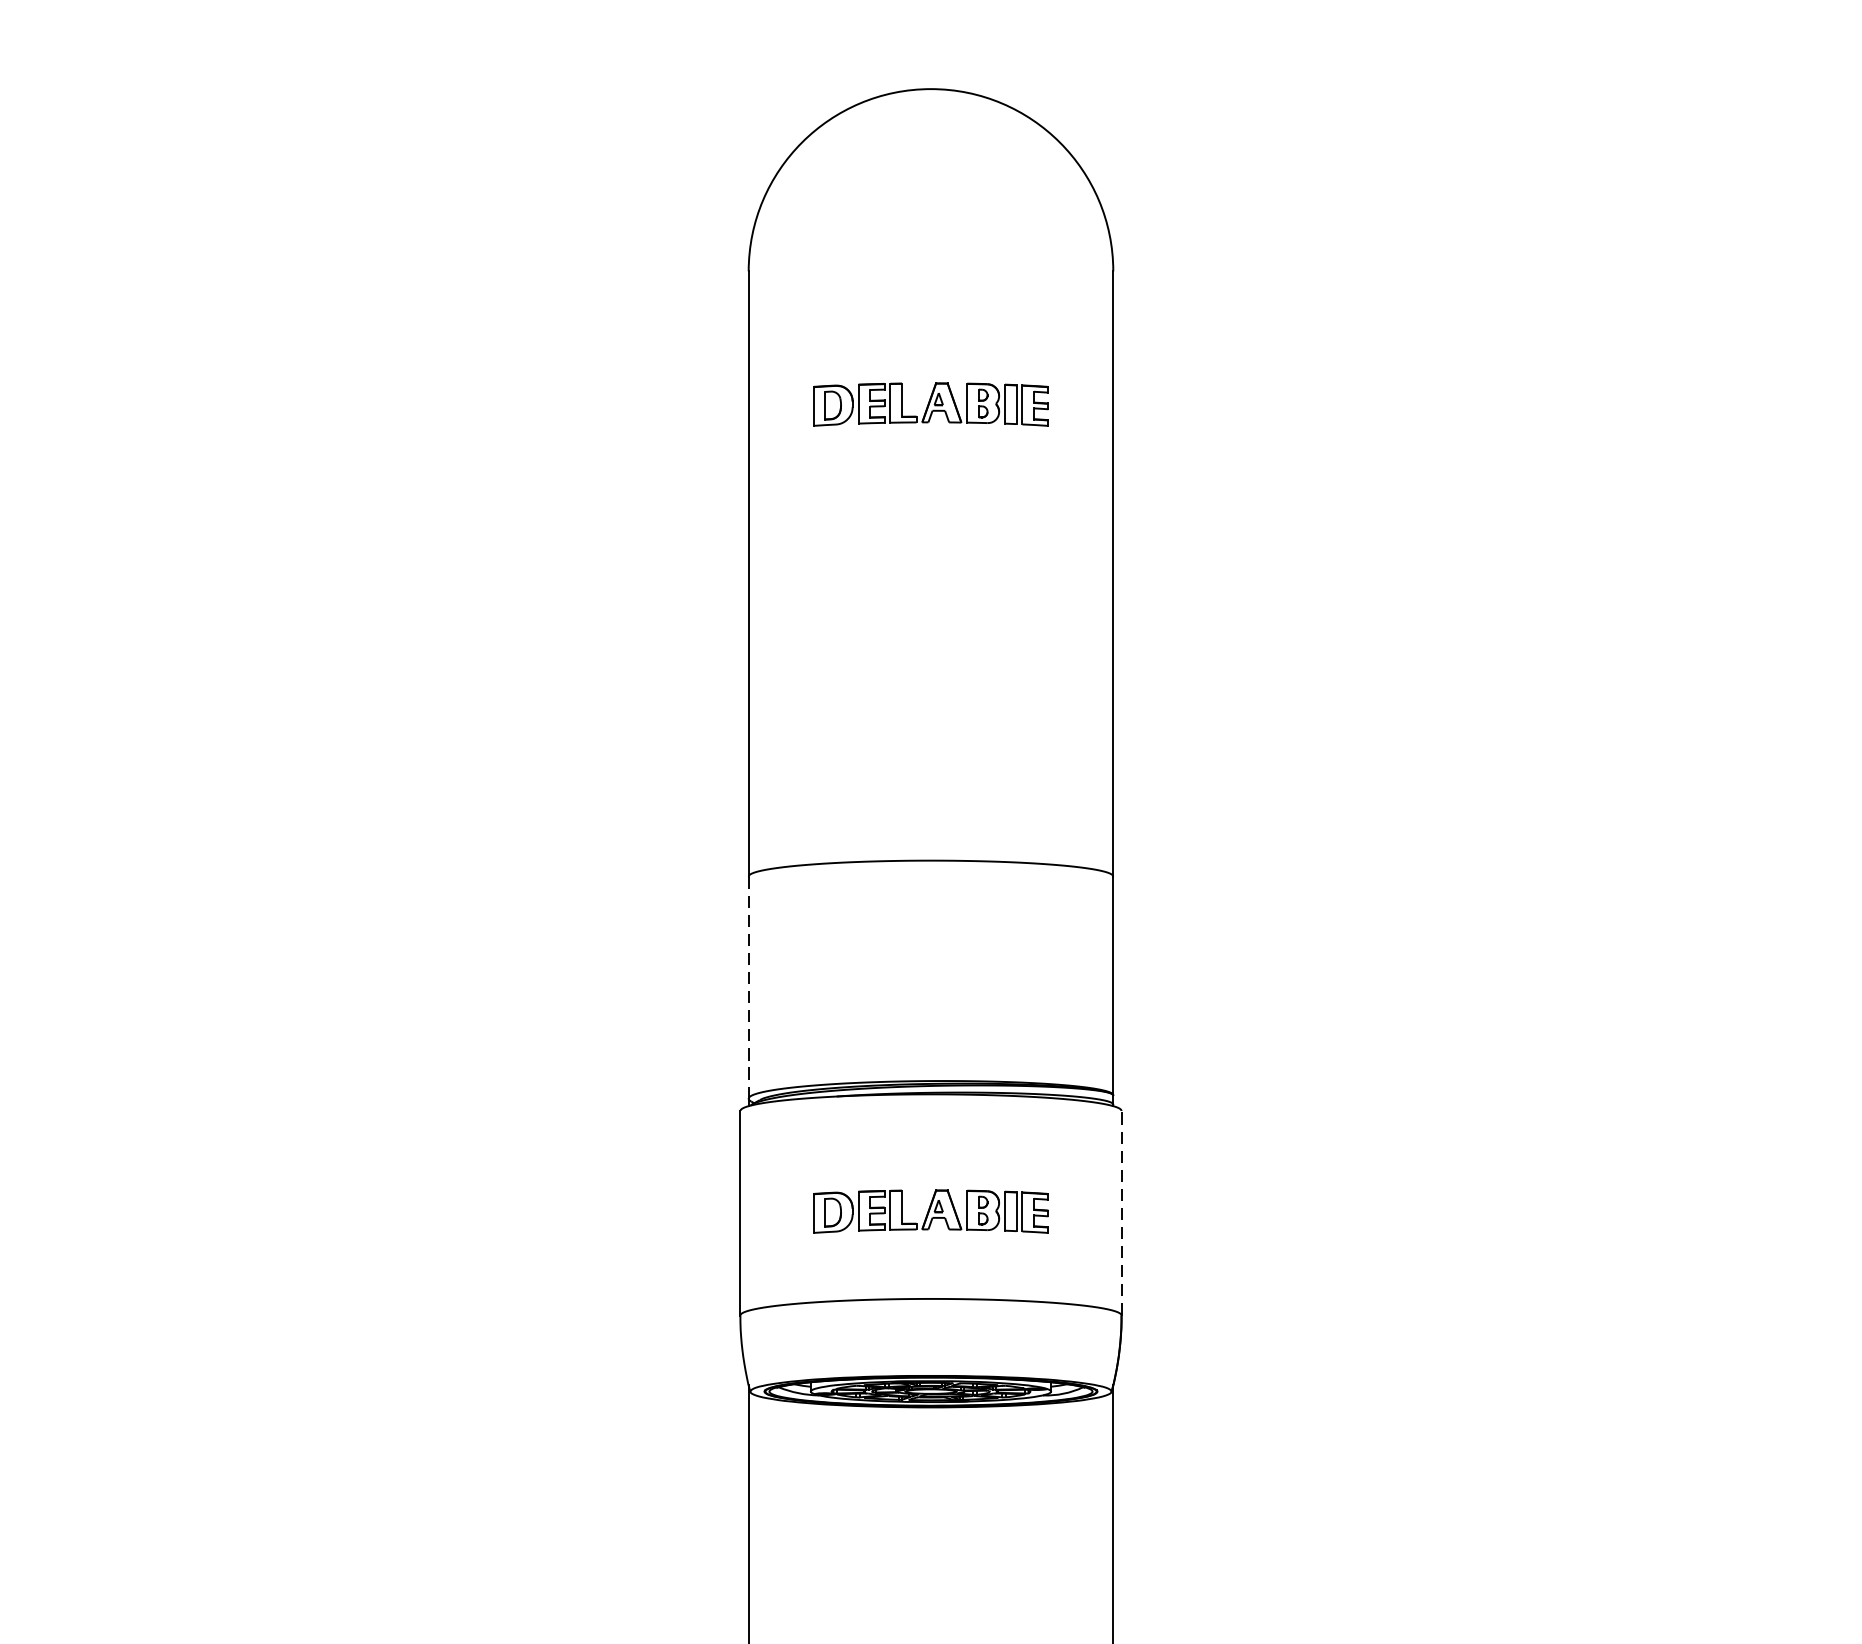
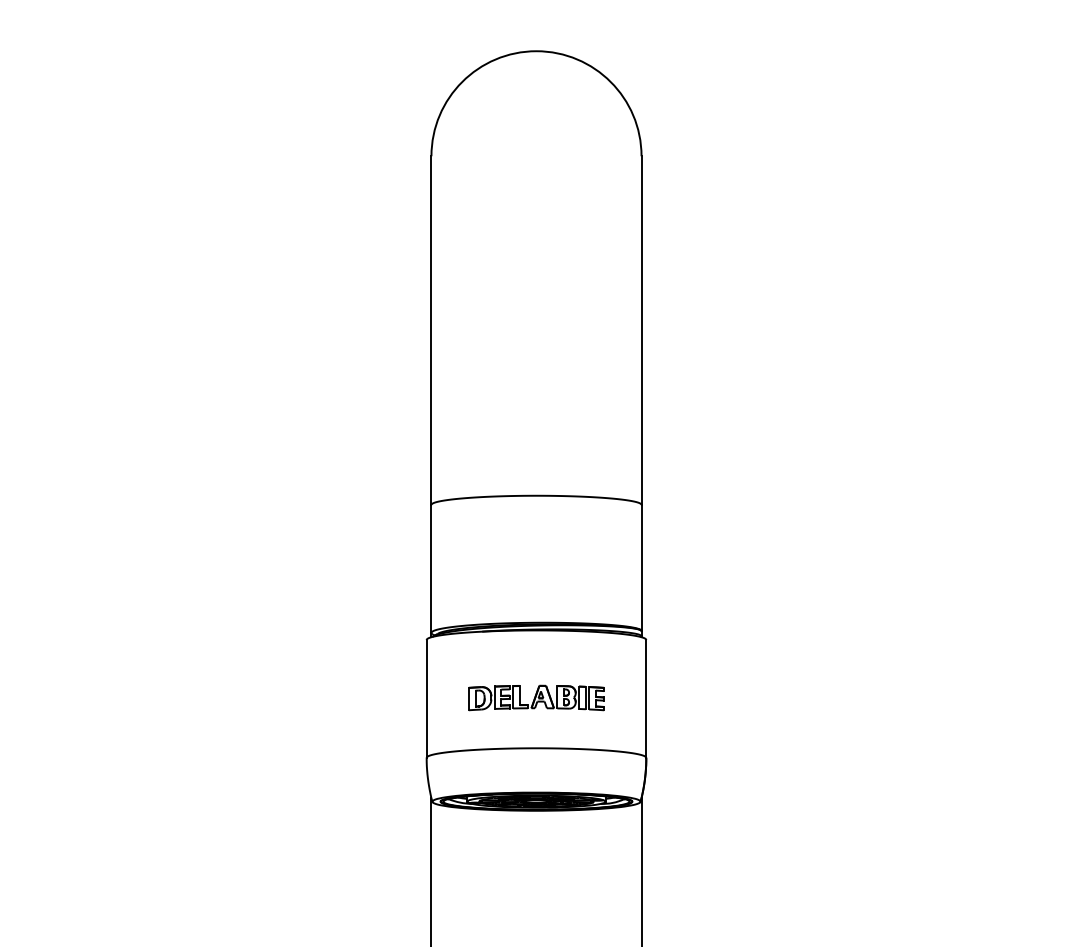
part: (931, 403) -> (536, 232), removed
line: (748, 986) -> (431, 568), dashed -> solid
line: (1121, 1212) -> (646, 698), dashed -> solid

